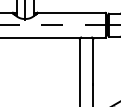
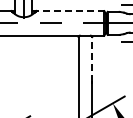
line: (69, 13) -> (68, 11), solid -> dashed
line: (93, 61) -> (92, 59), solid -> dashed

